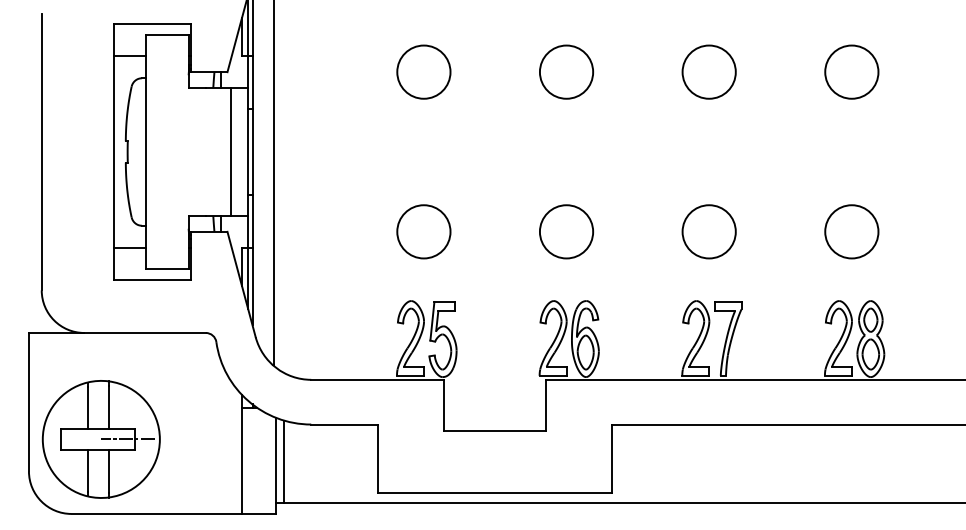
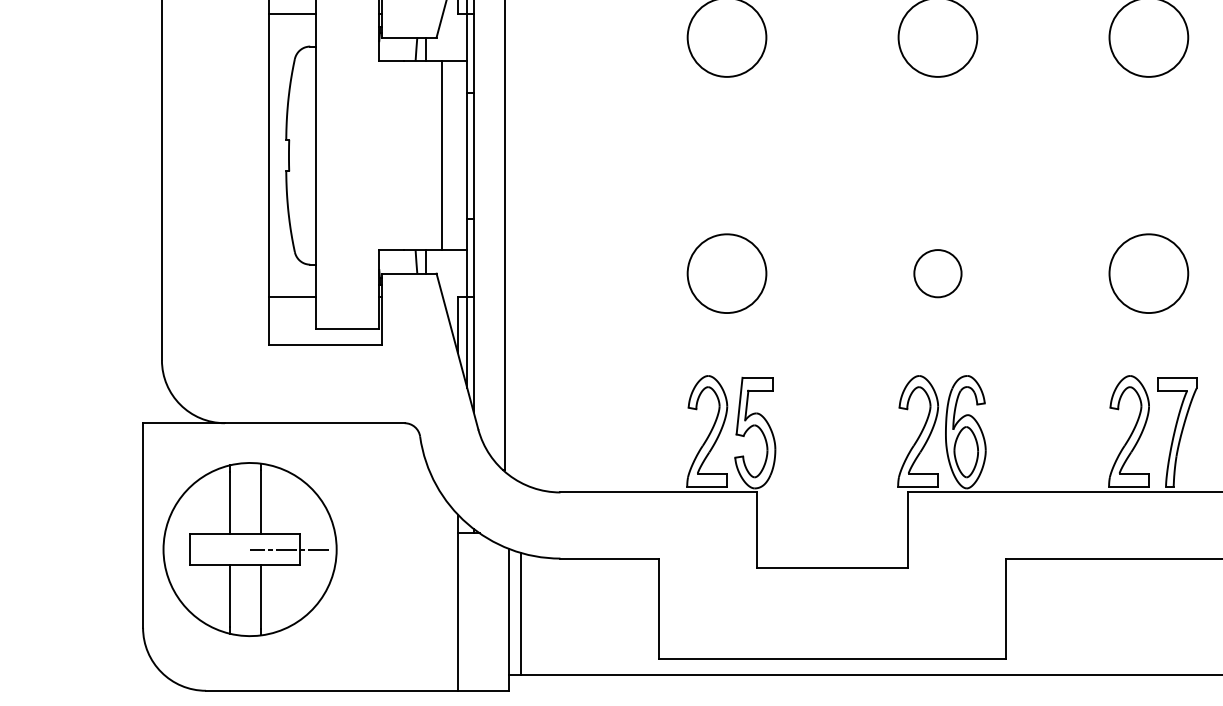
circle: (566, 231) -> (937, 273), size x0.6
part: (100, 439) -> (248, 549), moved

